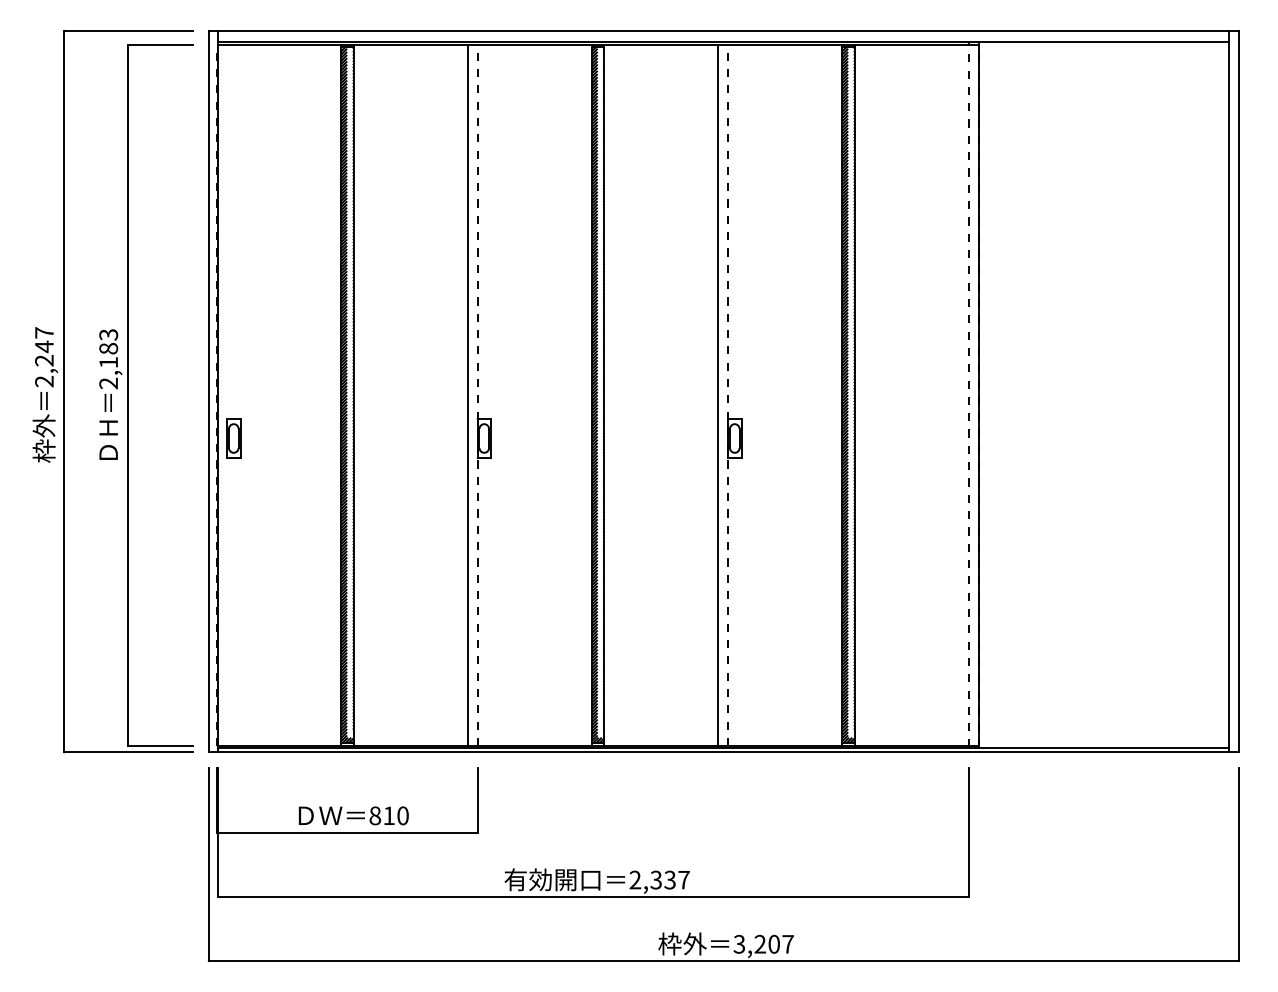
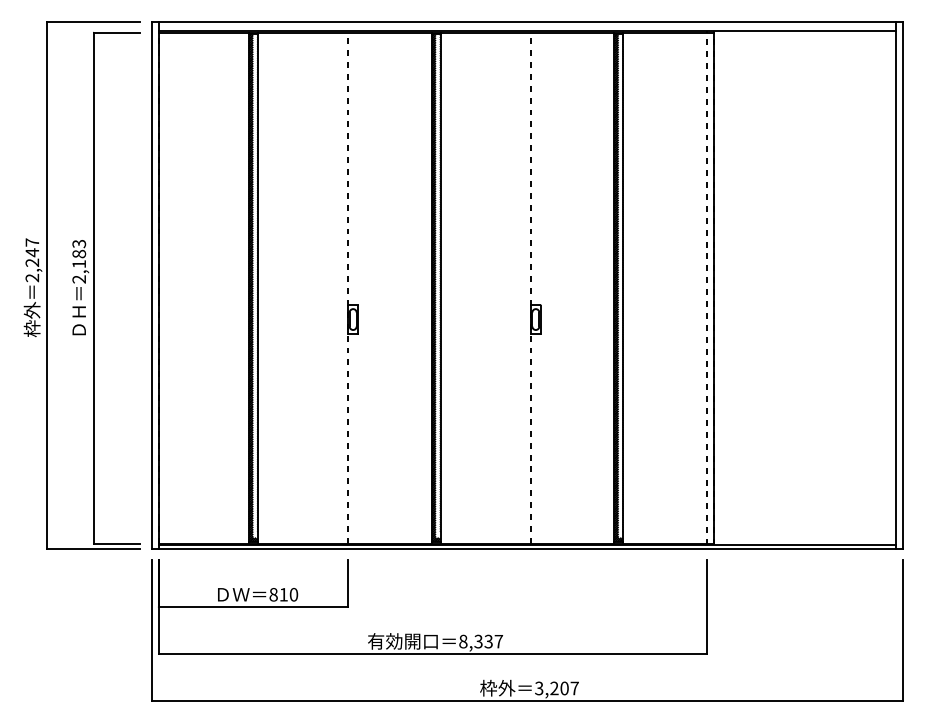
line: (467, 395) -> (340, 288), removed
line: (718, 395) -> (523, 288), removed
part: (233, 438) -> (170, 319), removed
text: (635, 879) -> (463, 641), 2,337 -> 8,337

